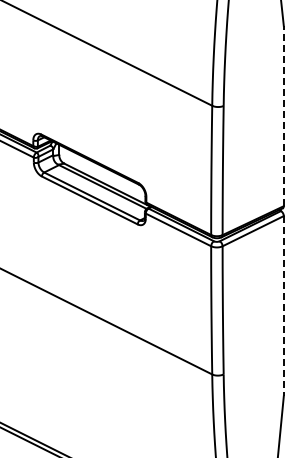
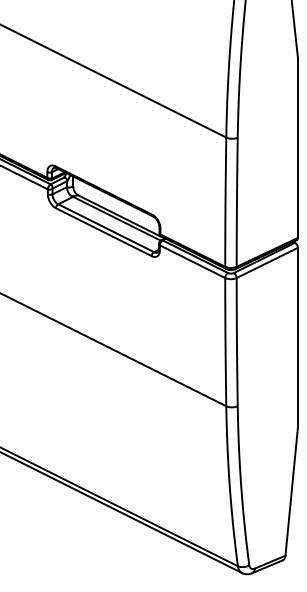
line: (283, 115) -> (297, 147), dashed -> solid
line: (283, 306) -> (297, 338), dashed -> solid

